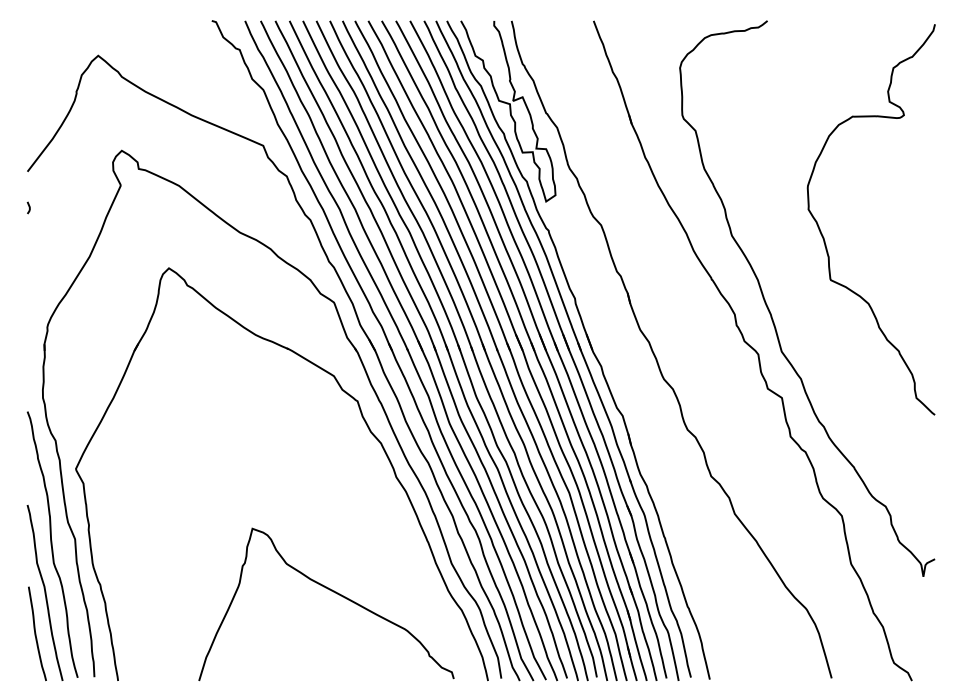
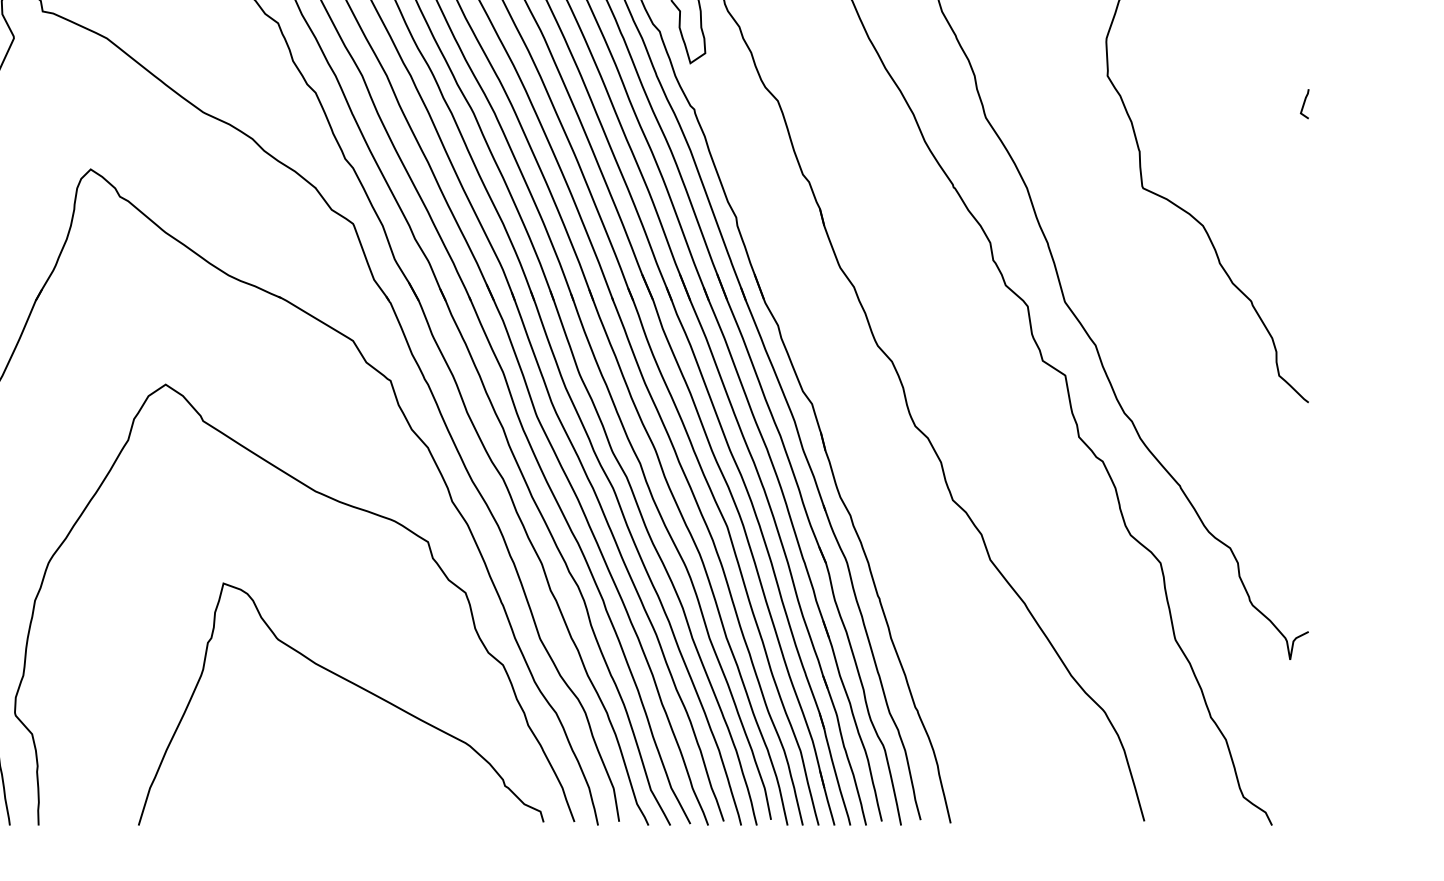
line: (932, 226) -> (1304, 102), added
curve: (322, 477) -> (334, 501), added

